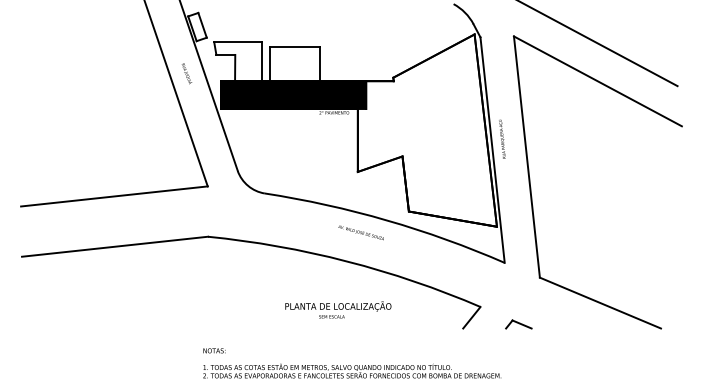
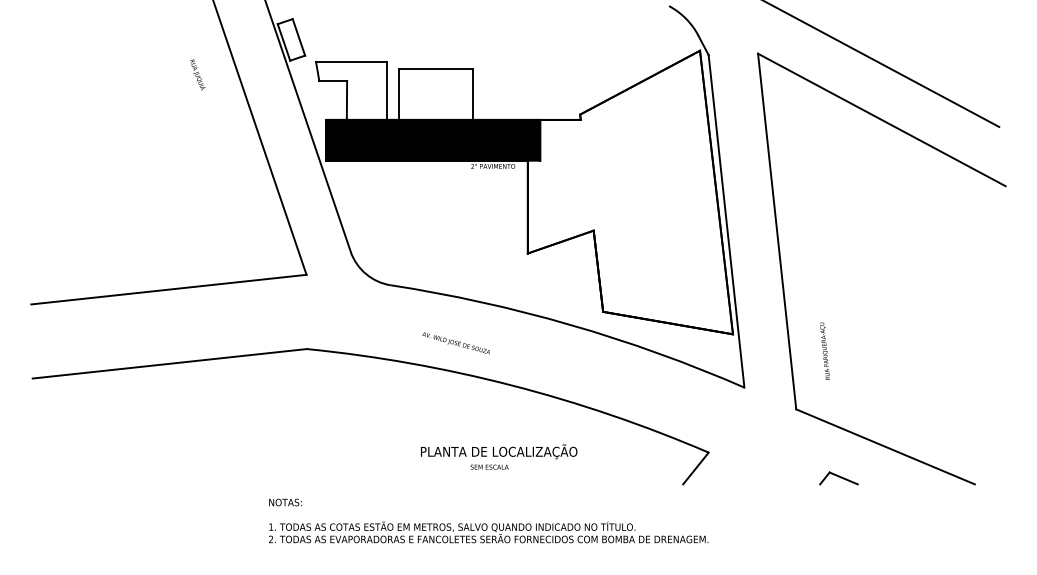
text: (186, 73) -> (197, 74), moved
text: (502, 138) -> (825, 350), moved
text: (360, 232) -> (455, 342), moved
part: (518, 324) -> (838, 478), moved
text: (352, 363) -> (489, 521), moved

